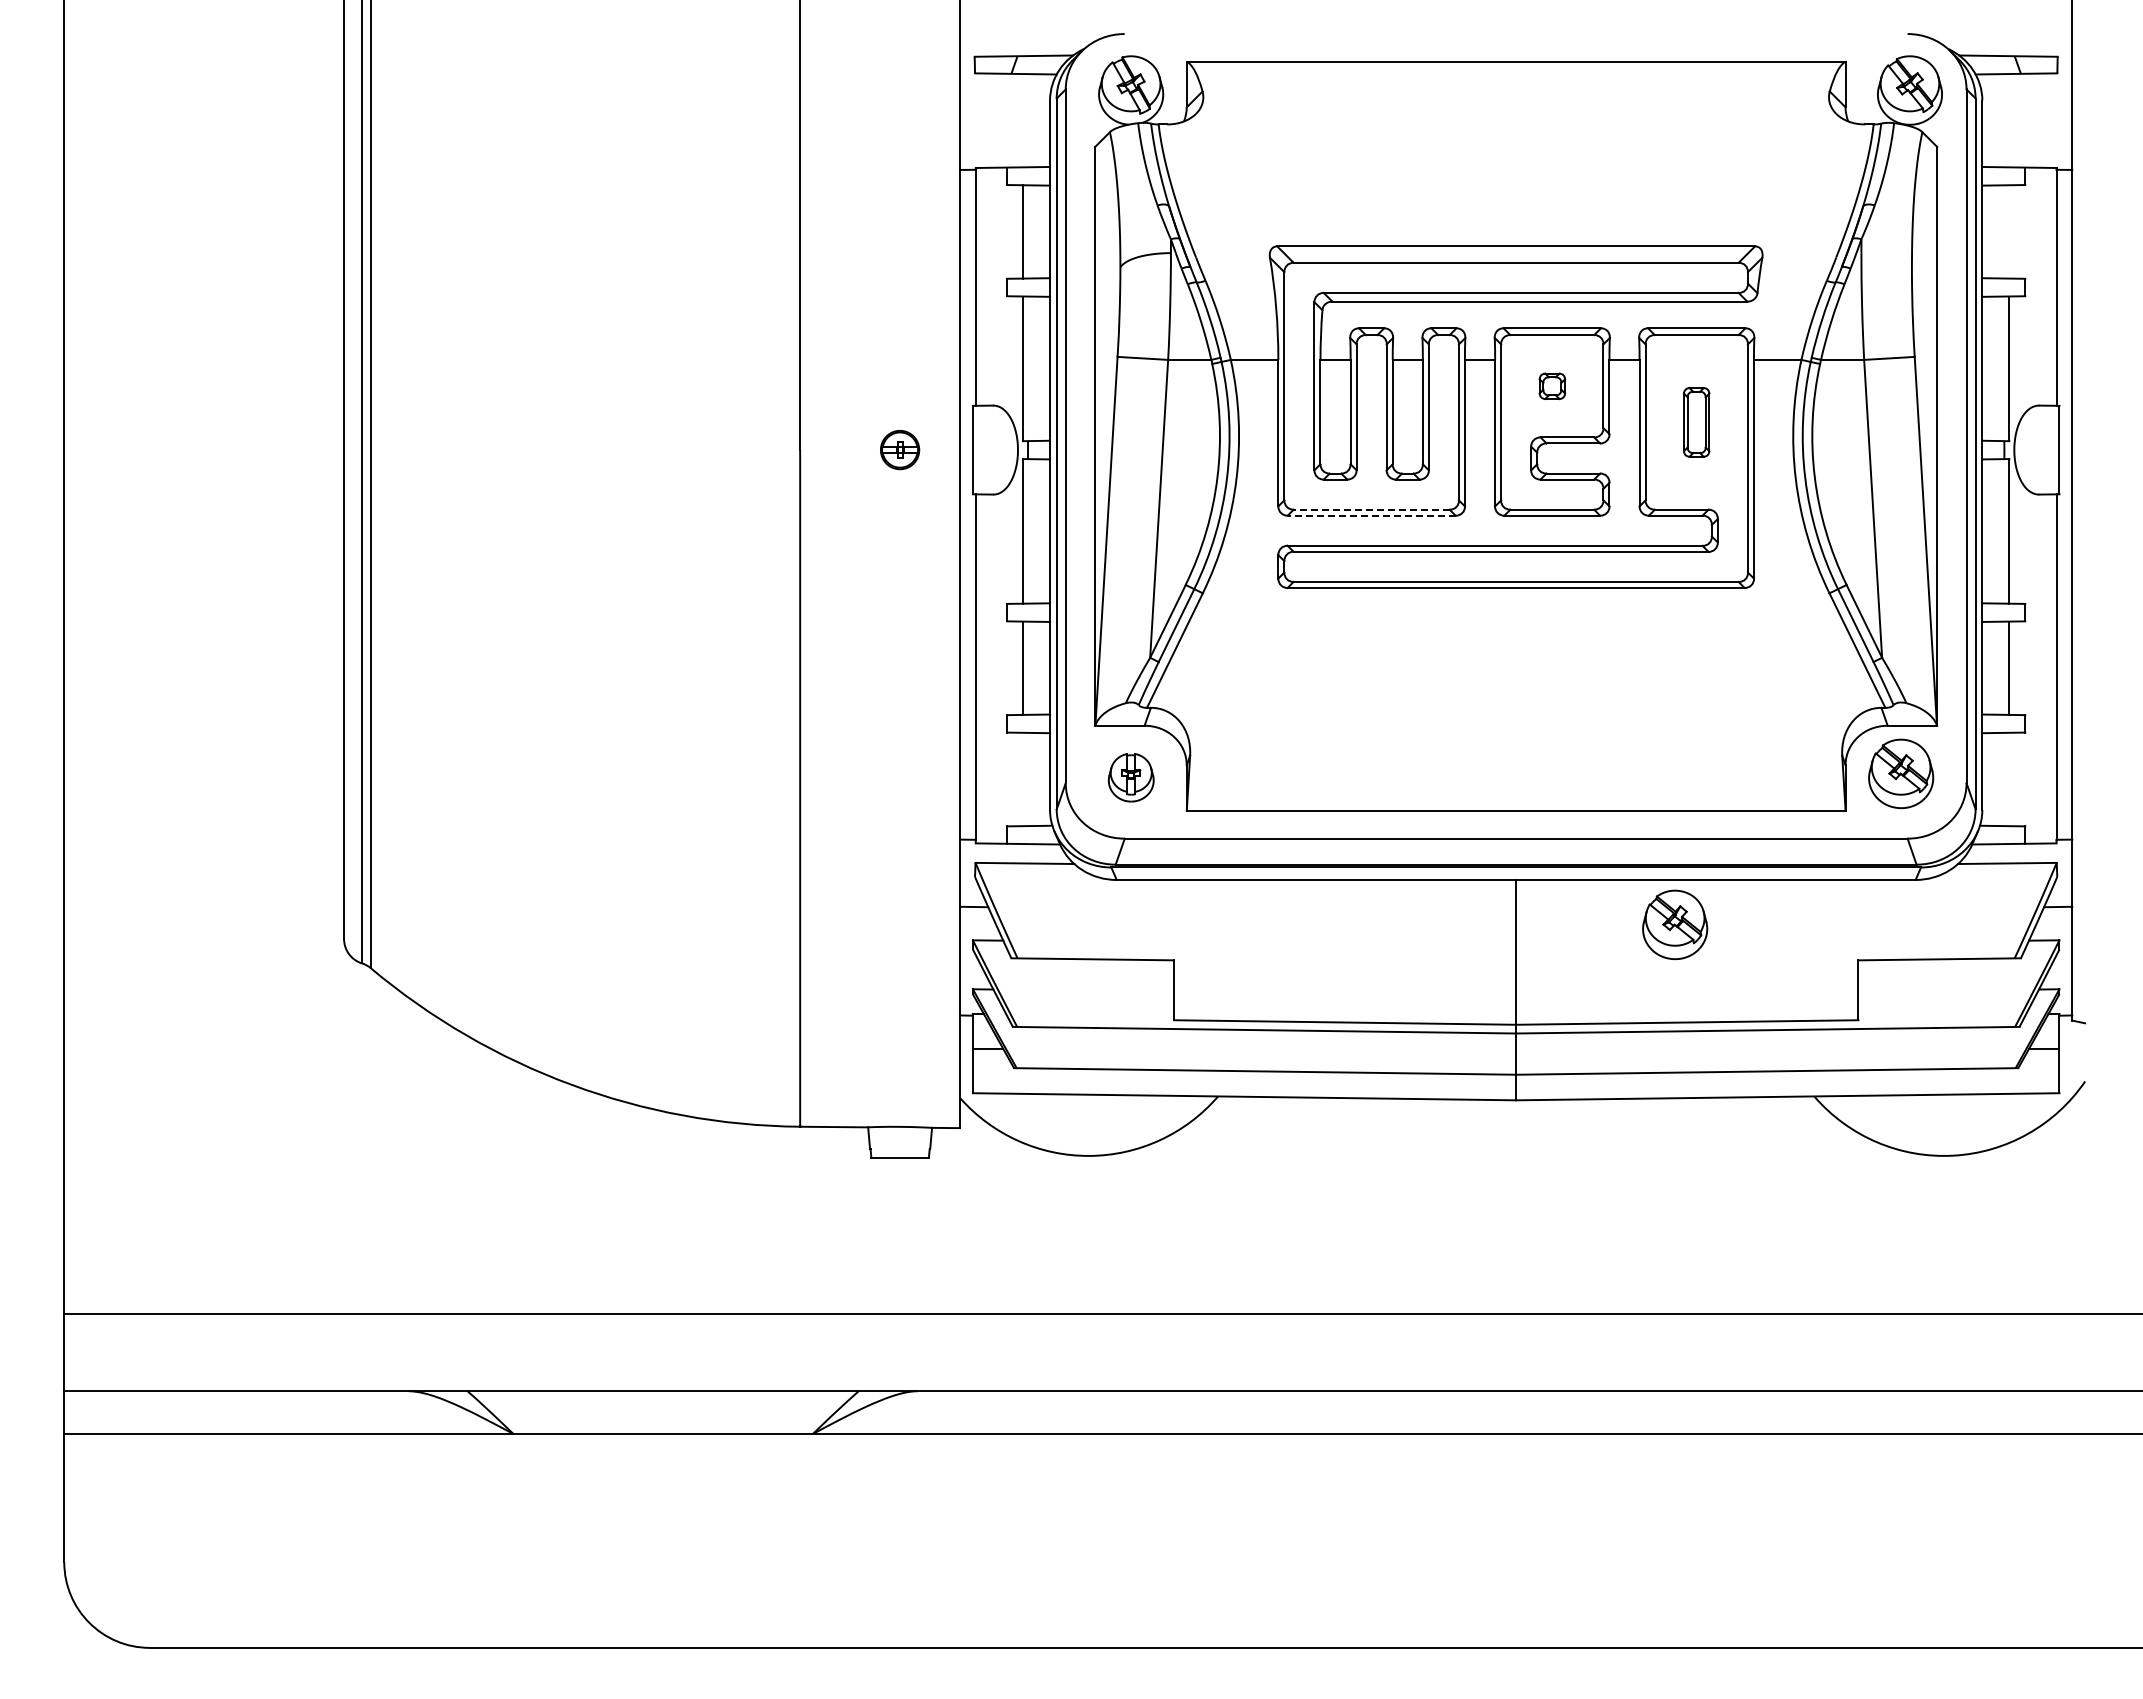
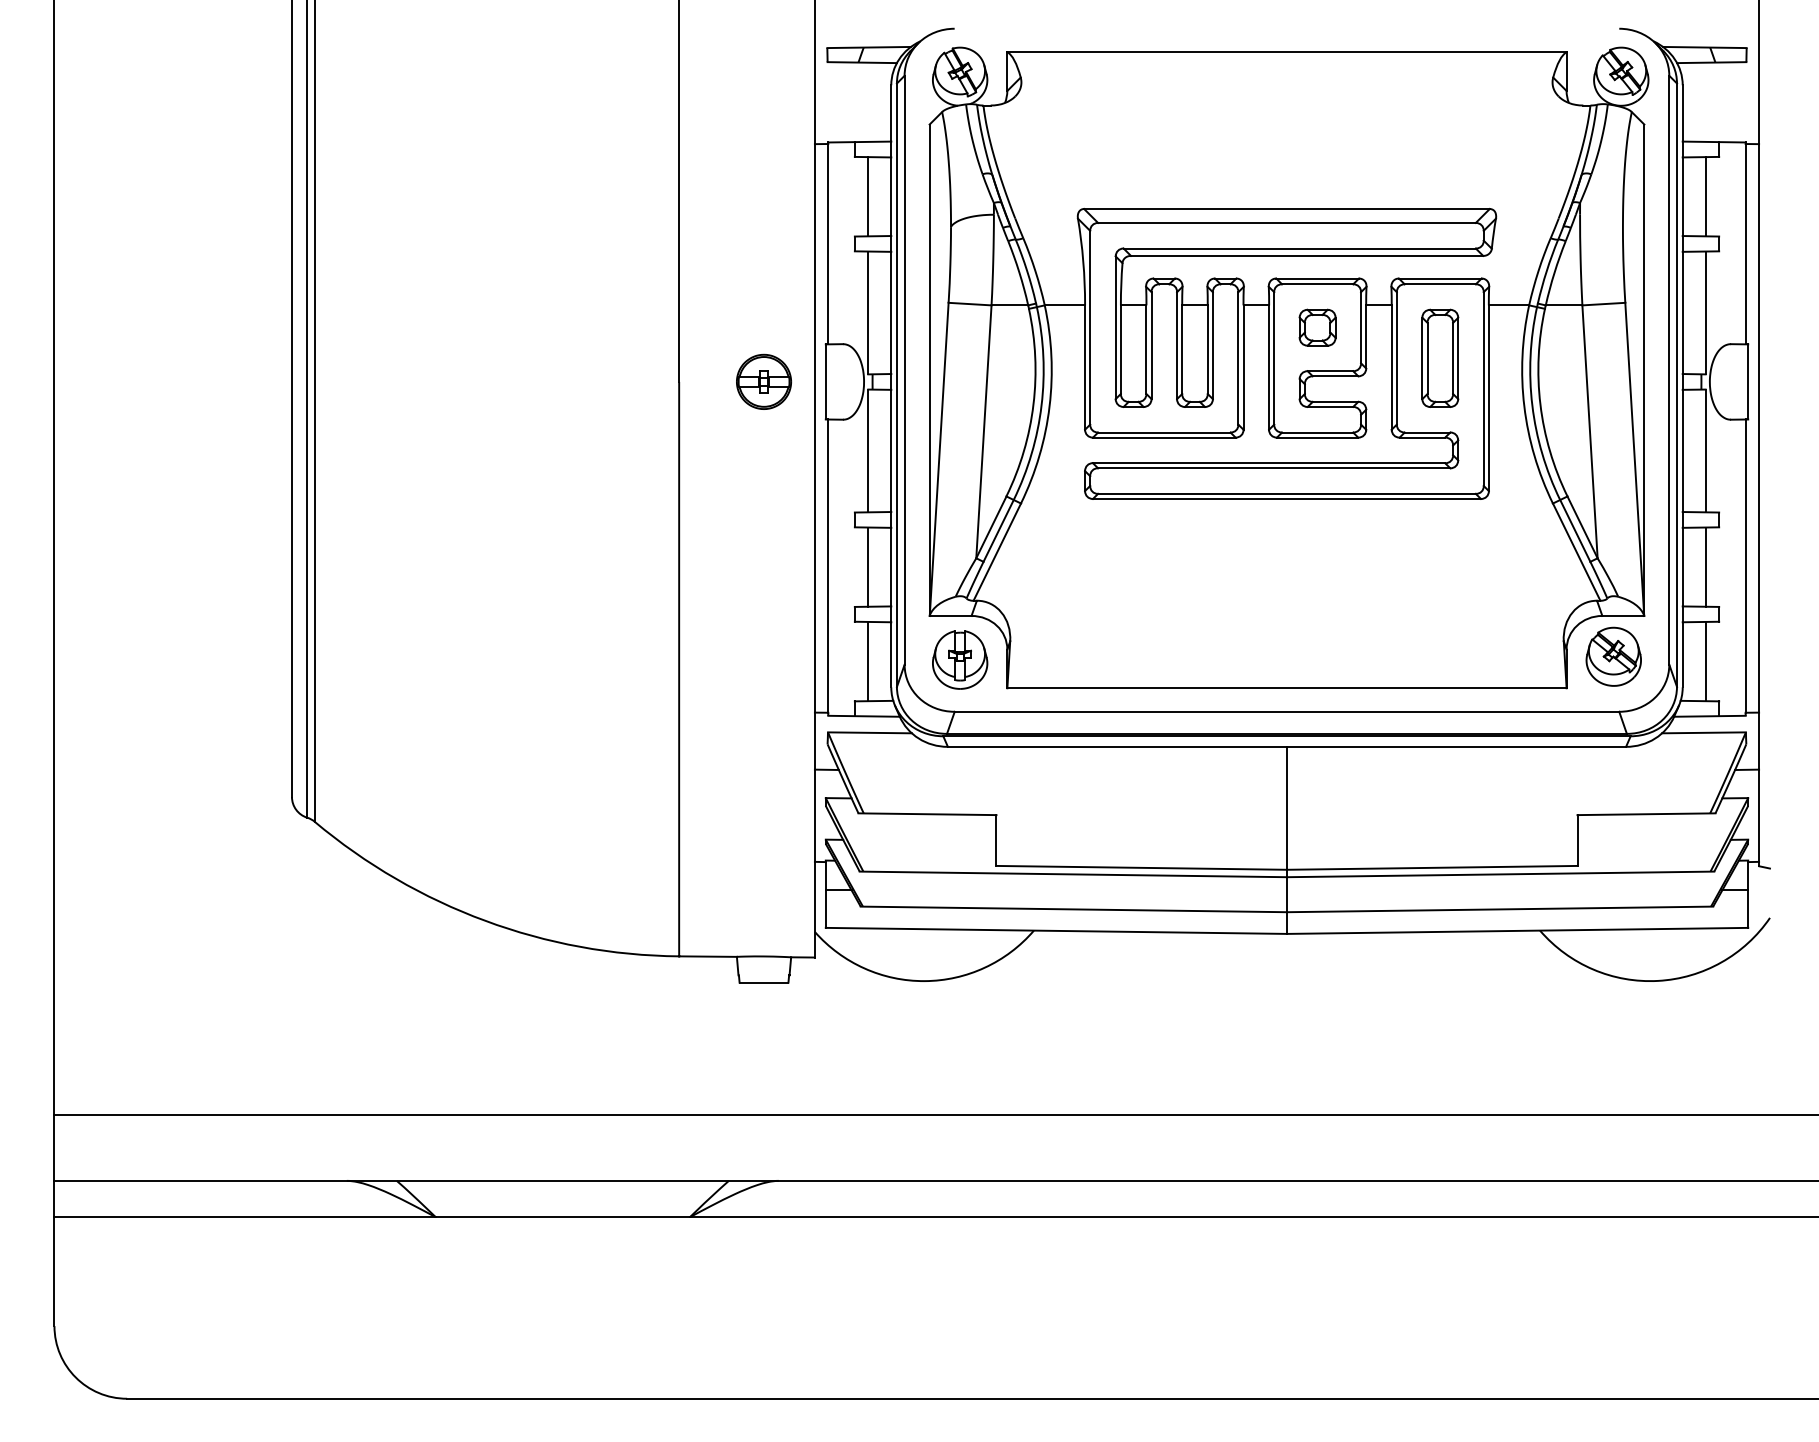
line: (2009, 231) -> (1705, 196), added
part: (1552, 386) -> (1317, 327), size x1.67
part: (1696, 422) -> (1440, 358), size x1.67
part: (899, 449) -> (763, 381), size x1.67
line: (1371, 509) -> (1164, 432), dashed -> solid
line: (1371, 515) -> (1164, 437), dashed -> solid
part: (1131, 777) -> (960, 659), size x1.43
line: (1022, 779) -> (867, 661), added
line: (2009, 779) -> (1705, 661), added
part: (1675, 924) -> (1422, 784), removed

